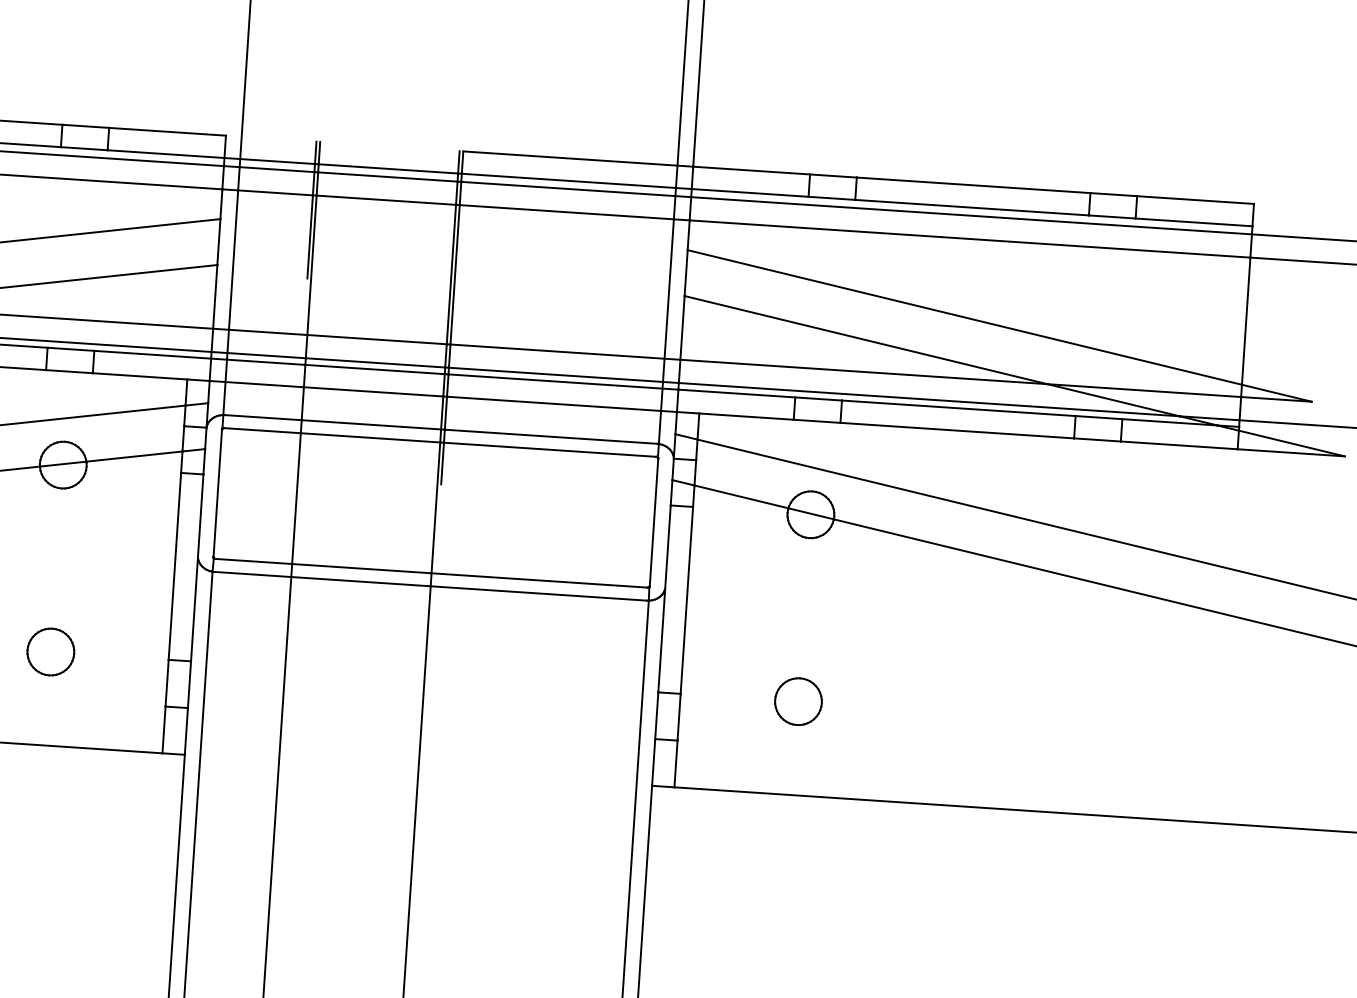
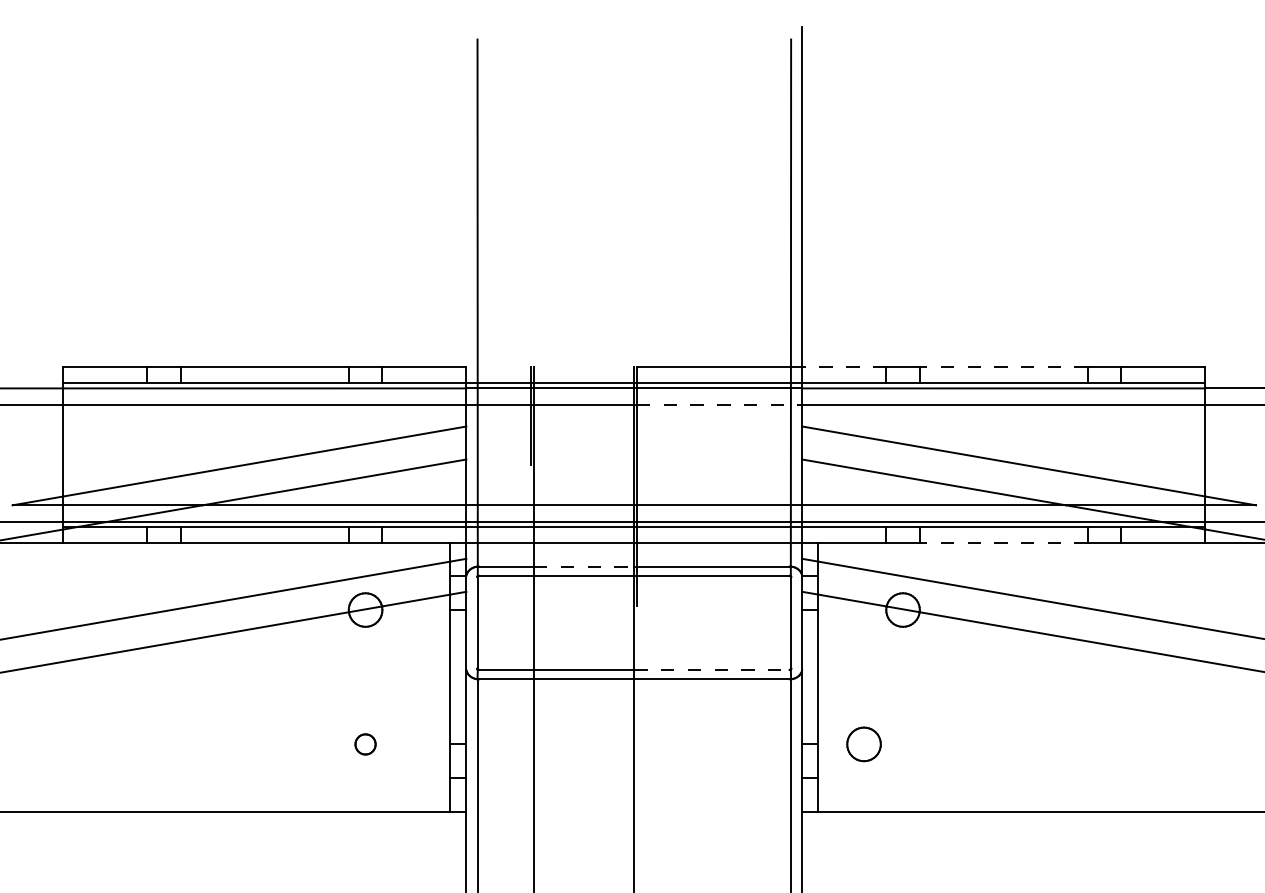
line: (751, 170) -> (844, 366), solid -> dashed
line: (973, 185) -> (1003, 366), solid -> dashed
line: (574, 213) -> (719, 405), solid -> dashed
line: (371, 424) -> (584, 566), solid -> dashed
line: (956, 430) -> (1003, 542), solid -> dashed
line: (540, 579) -> (712, 669), solid -> dashed
part: (50, 652) -> (365, 744), size x0.6
part: (797, 701) -> (863, 744), moved

